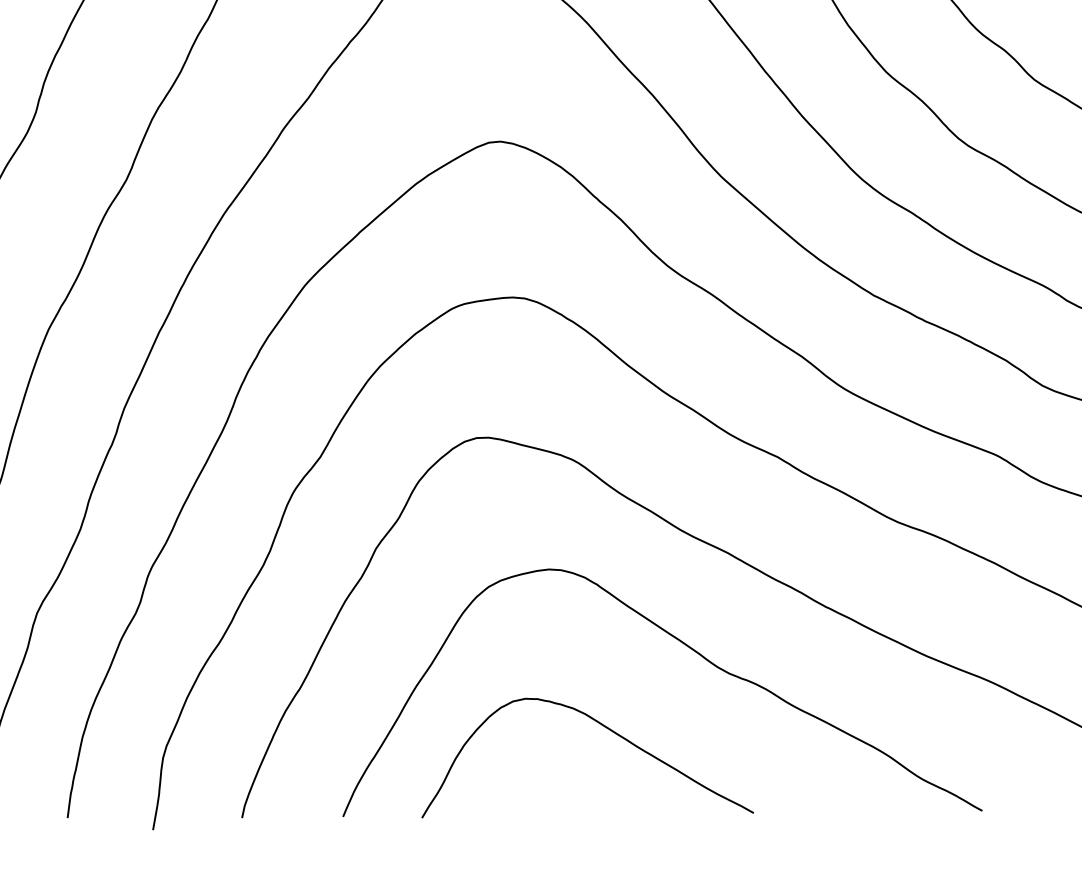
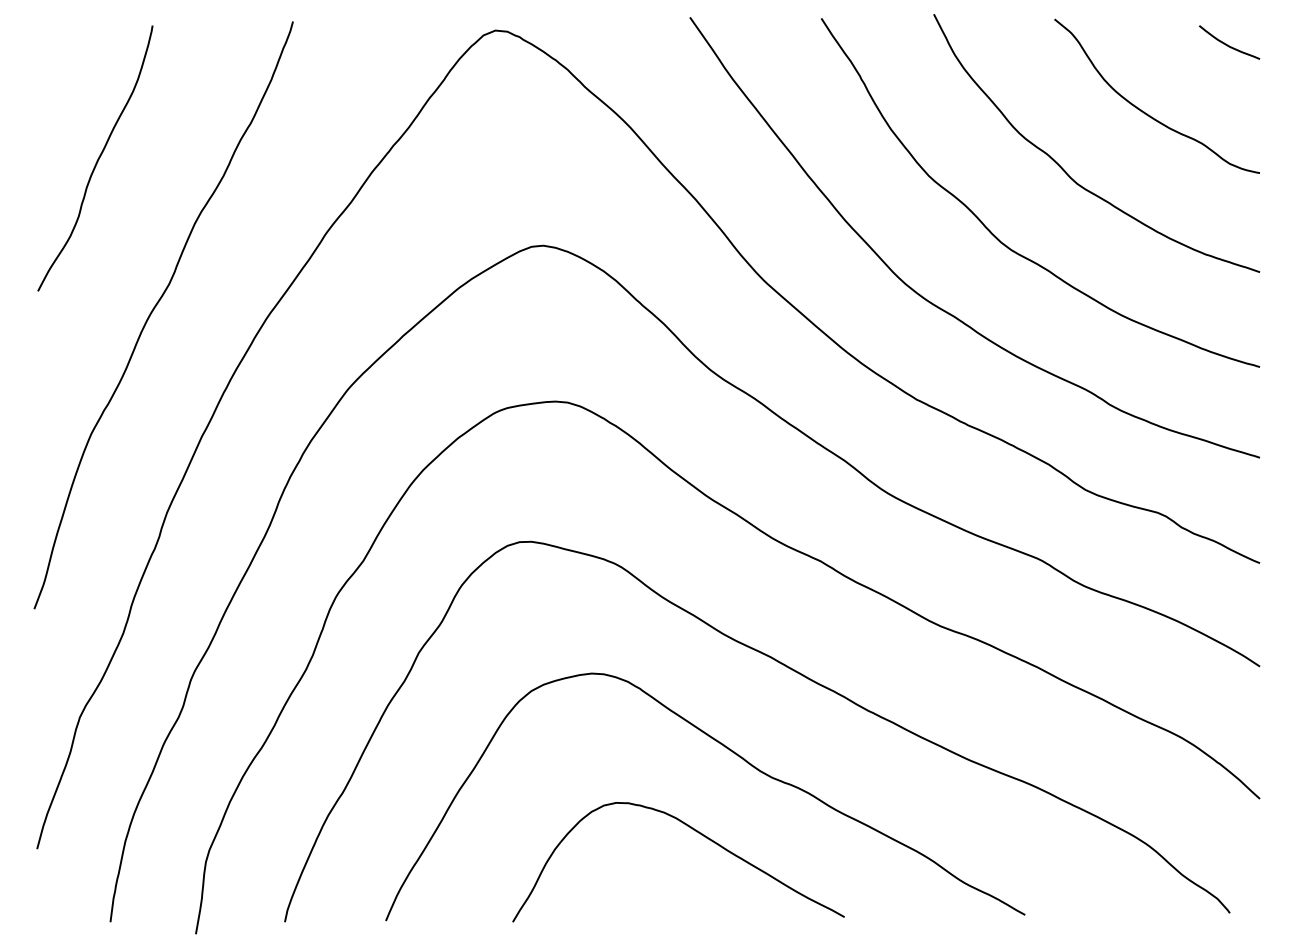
curve: (607, 729) -> (698, 833), moved

